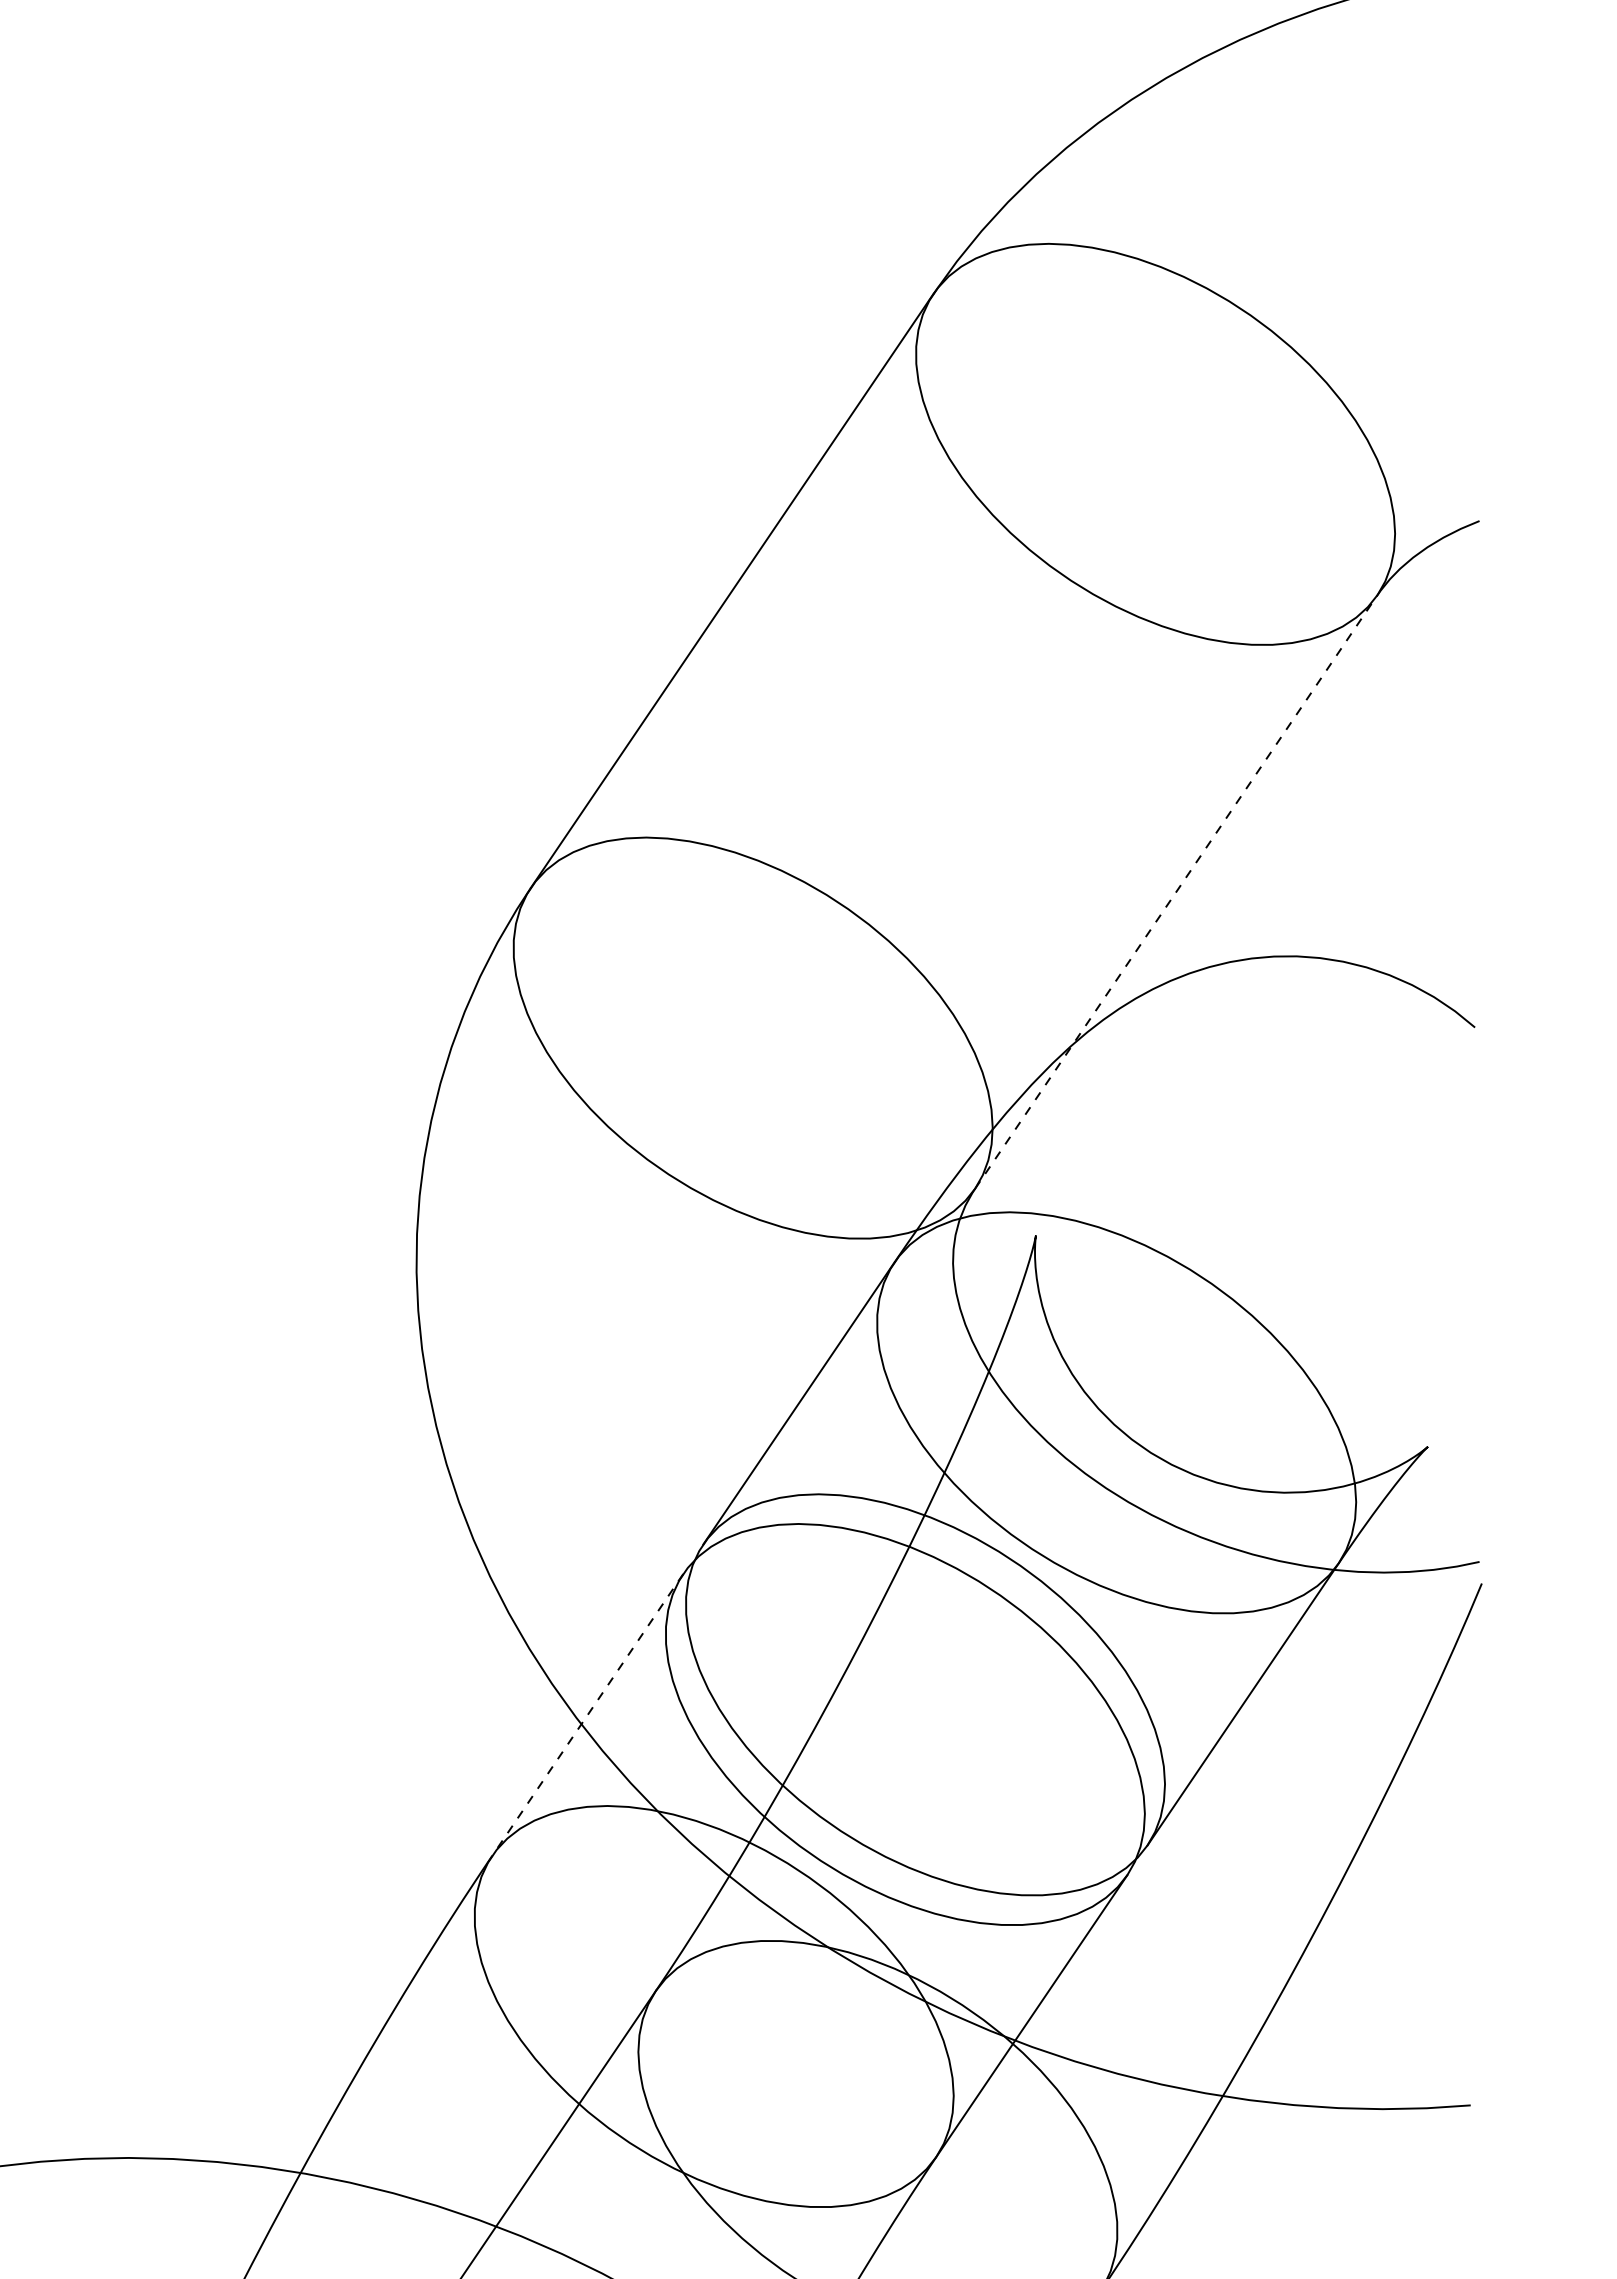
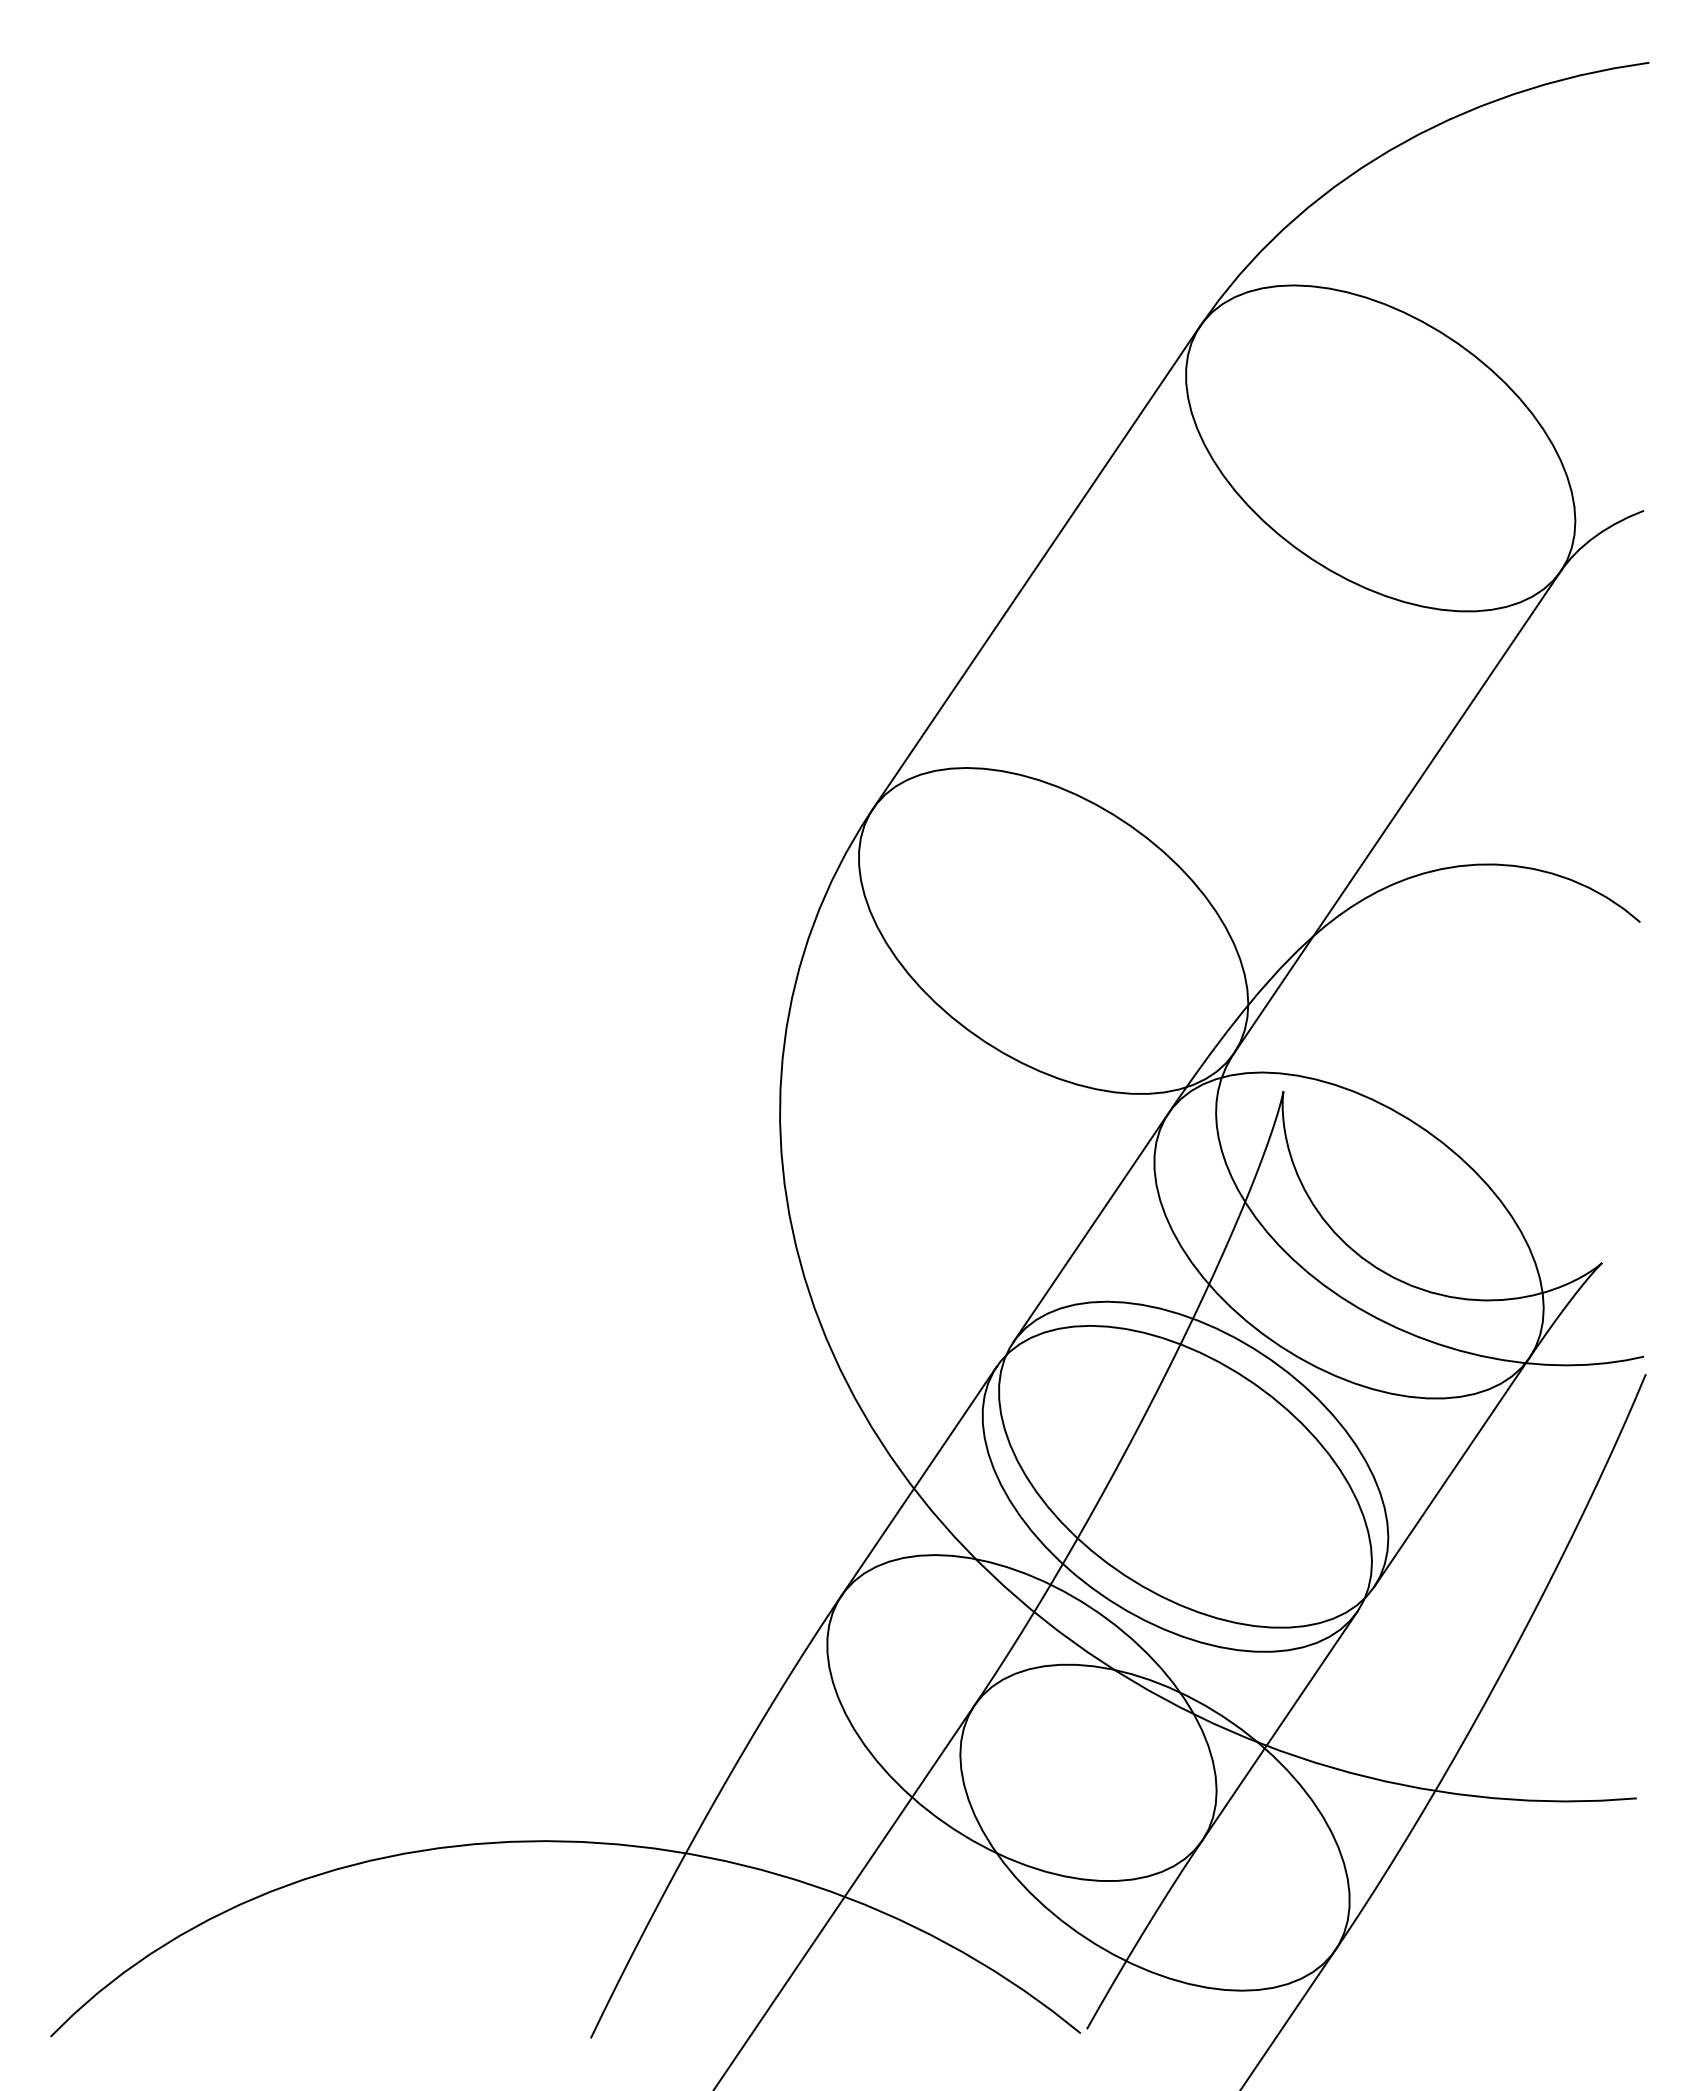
line: (1176, 891) -> (1397, 811), dashed -> solid
line: (586, 1715) -> (918, 1481), dashed -> solid

